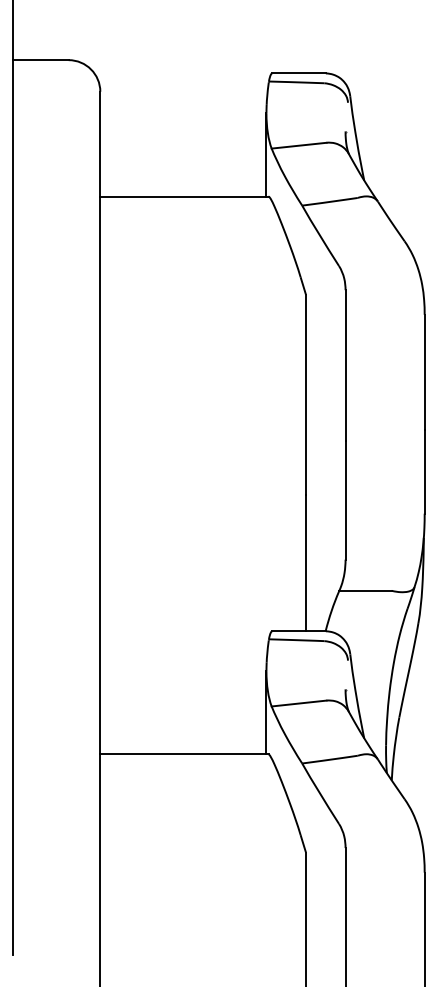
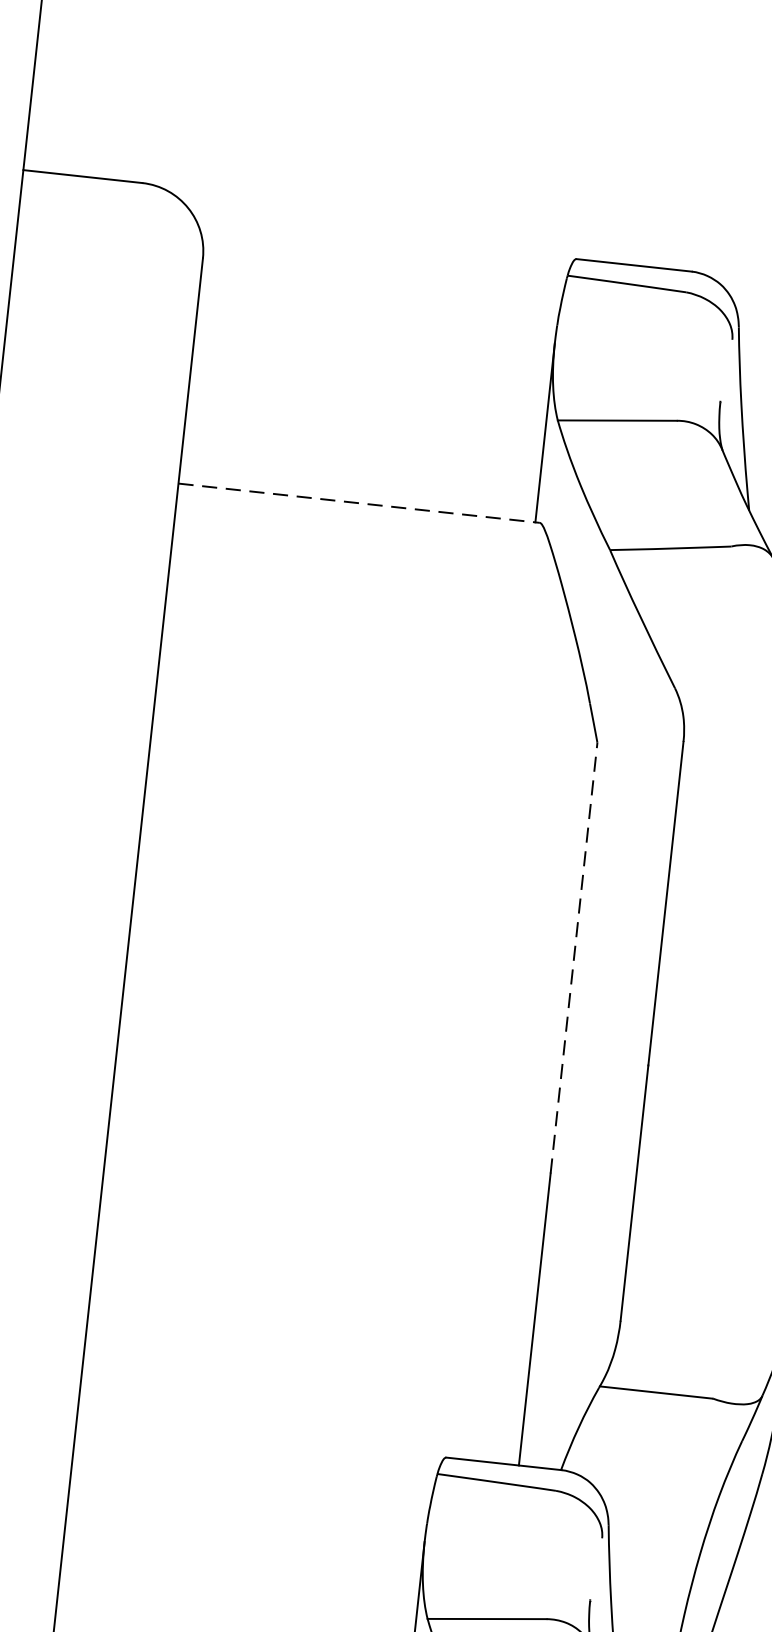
line: (184, 196) -> (359, 502), solid -> dashed
line: (306, 394) -> (575, 956), solid -> dashed

